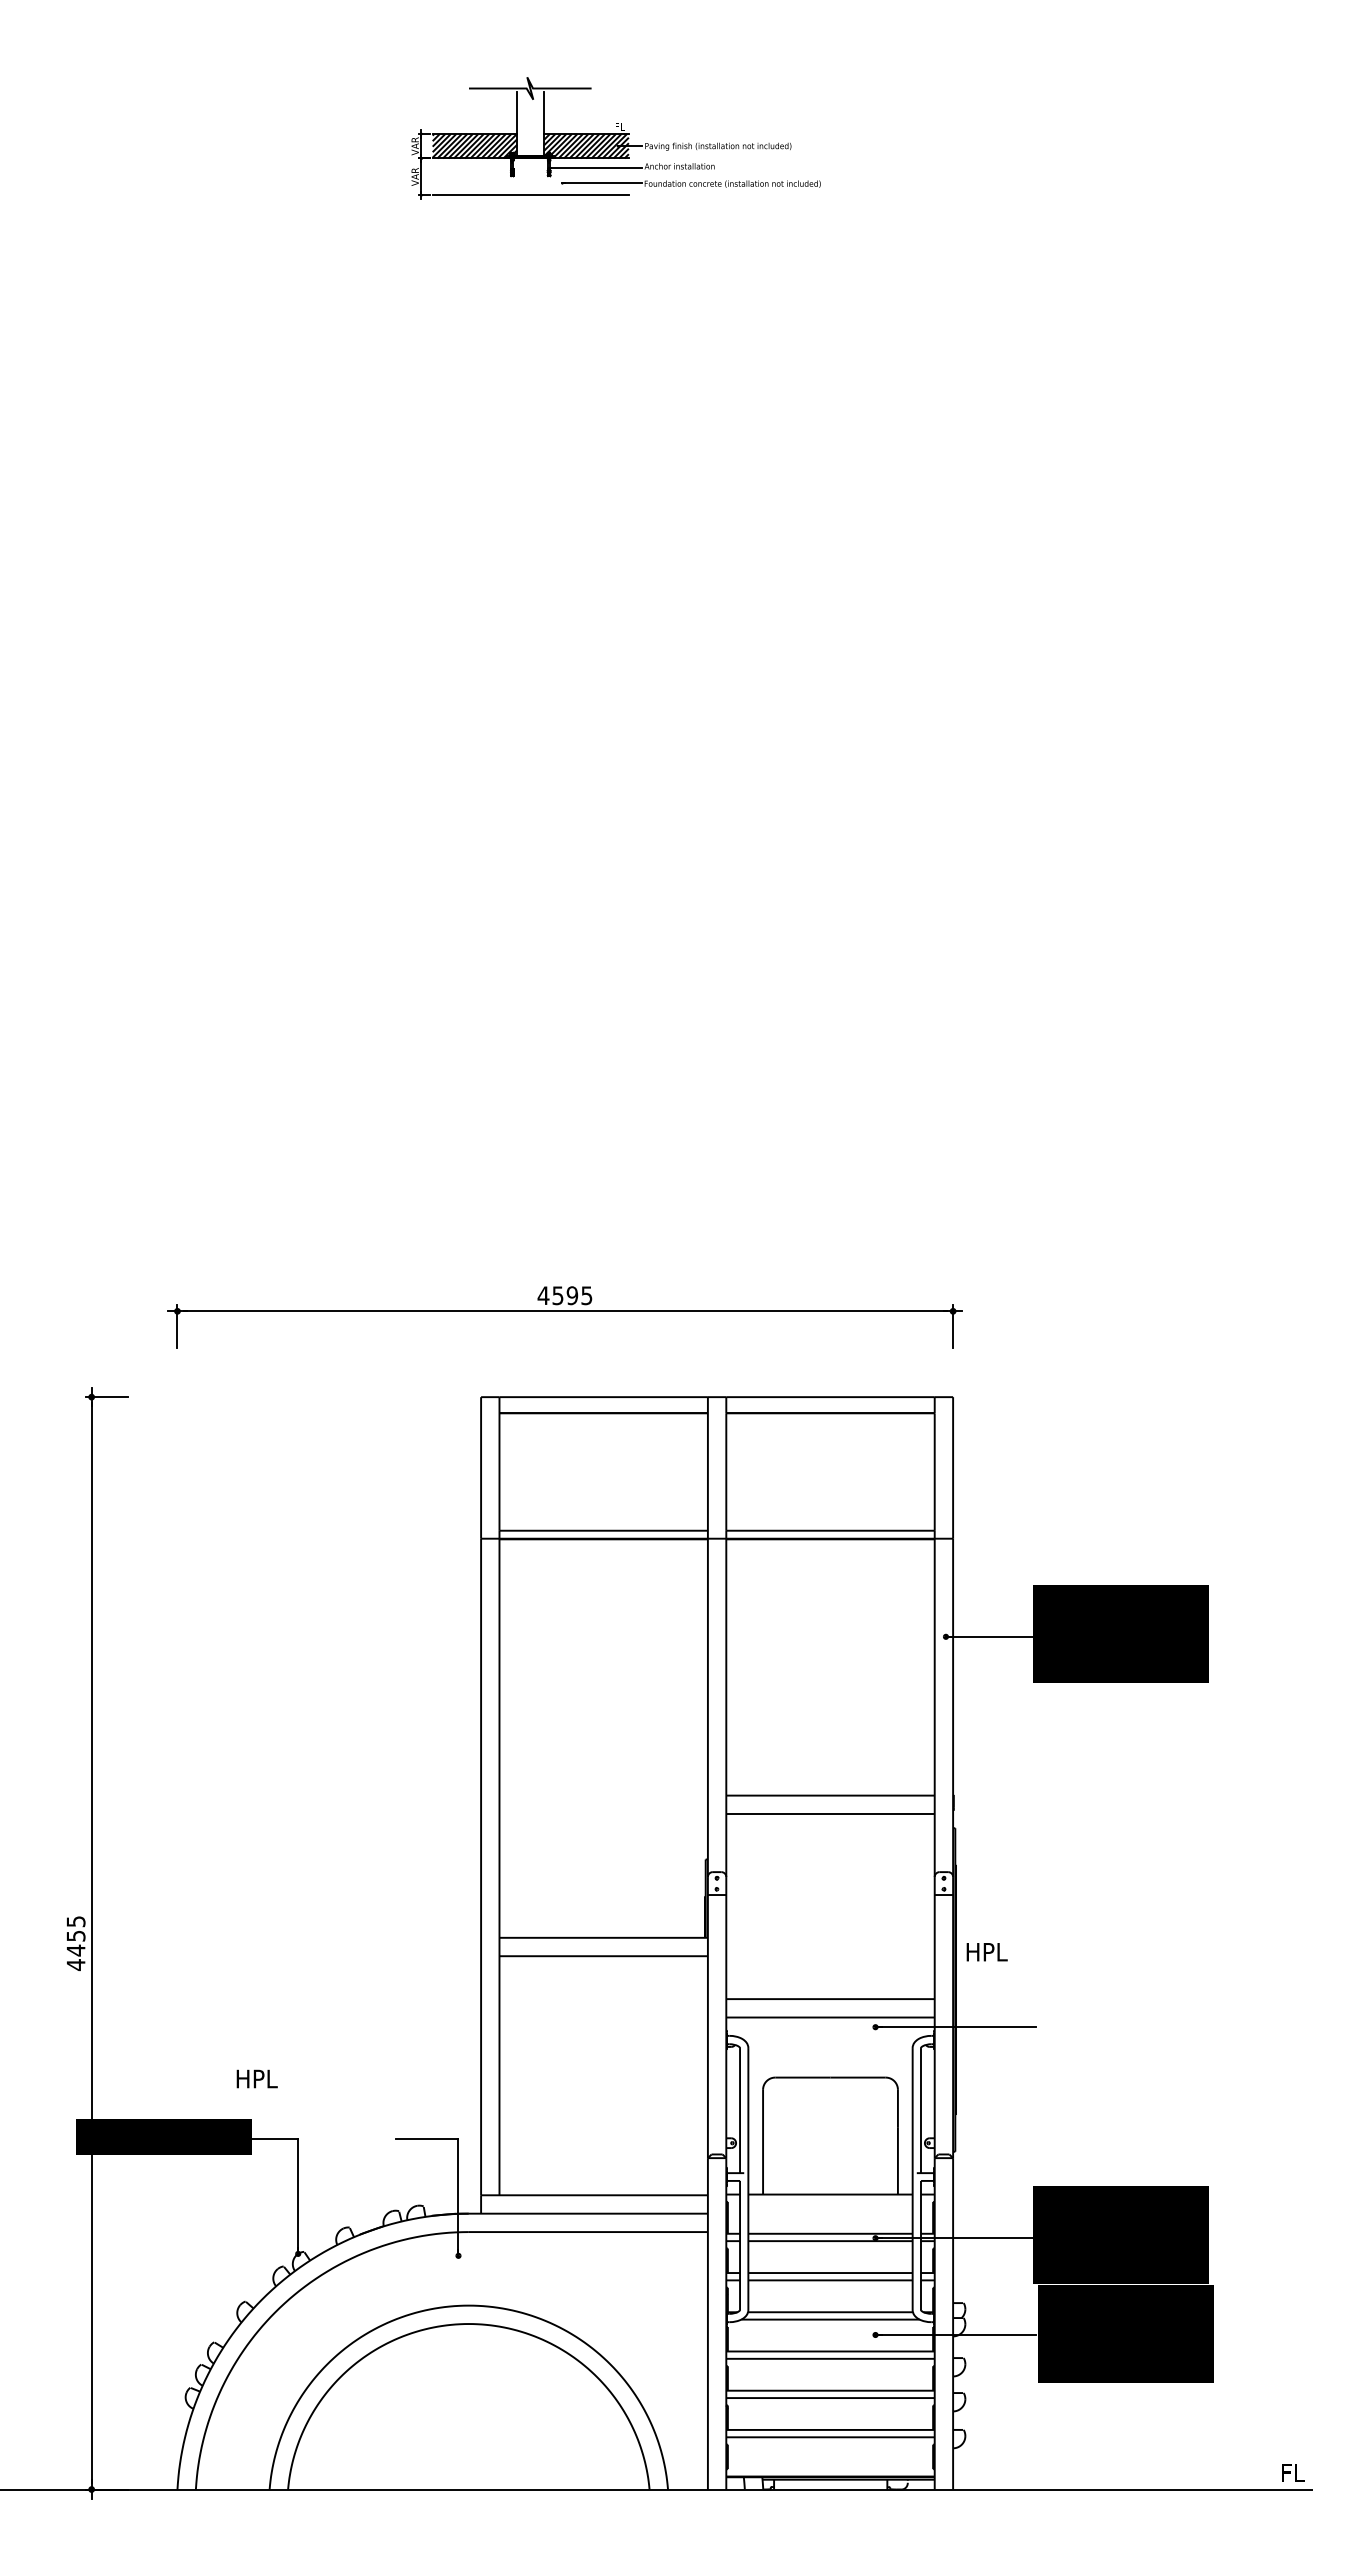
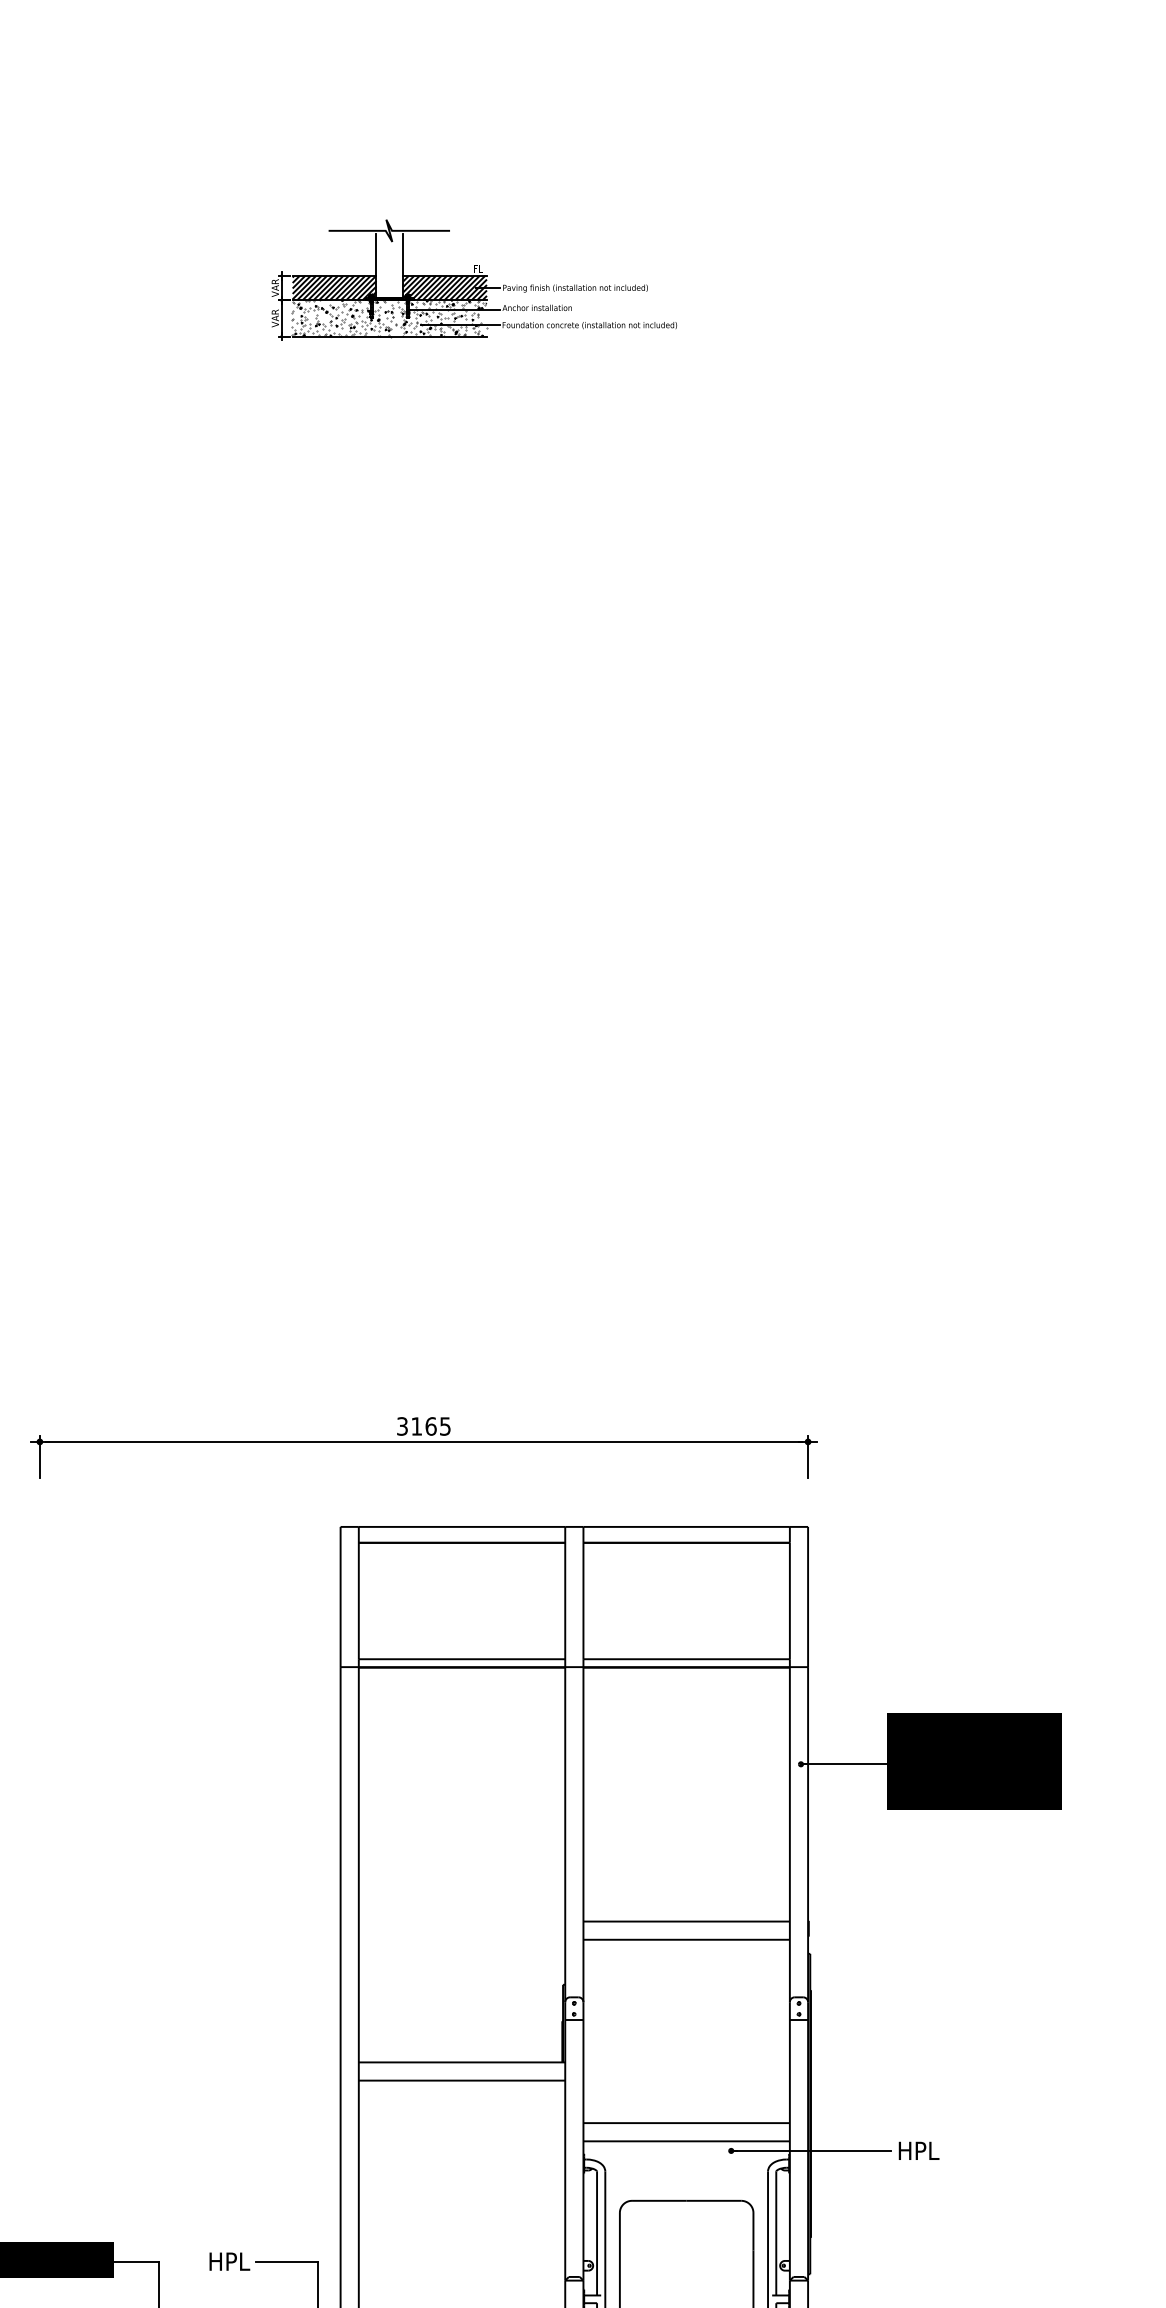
hatch: (529, 176) -> (388, 317), added
text: (557, 1295) -> (416, 1426), 4595 -> 3165
text: (986, 1952) -> (918, 2151), moved
text: (256, 2078) -> (229, 2261), moved

